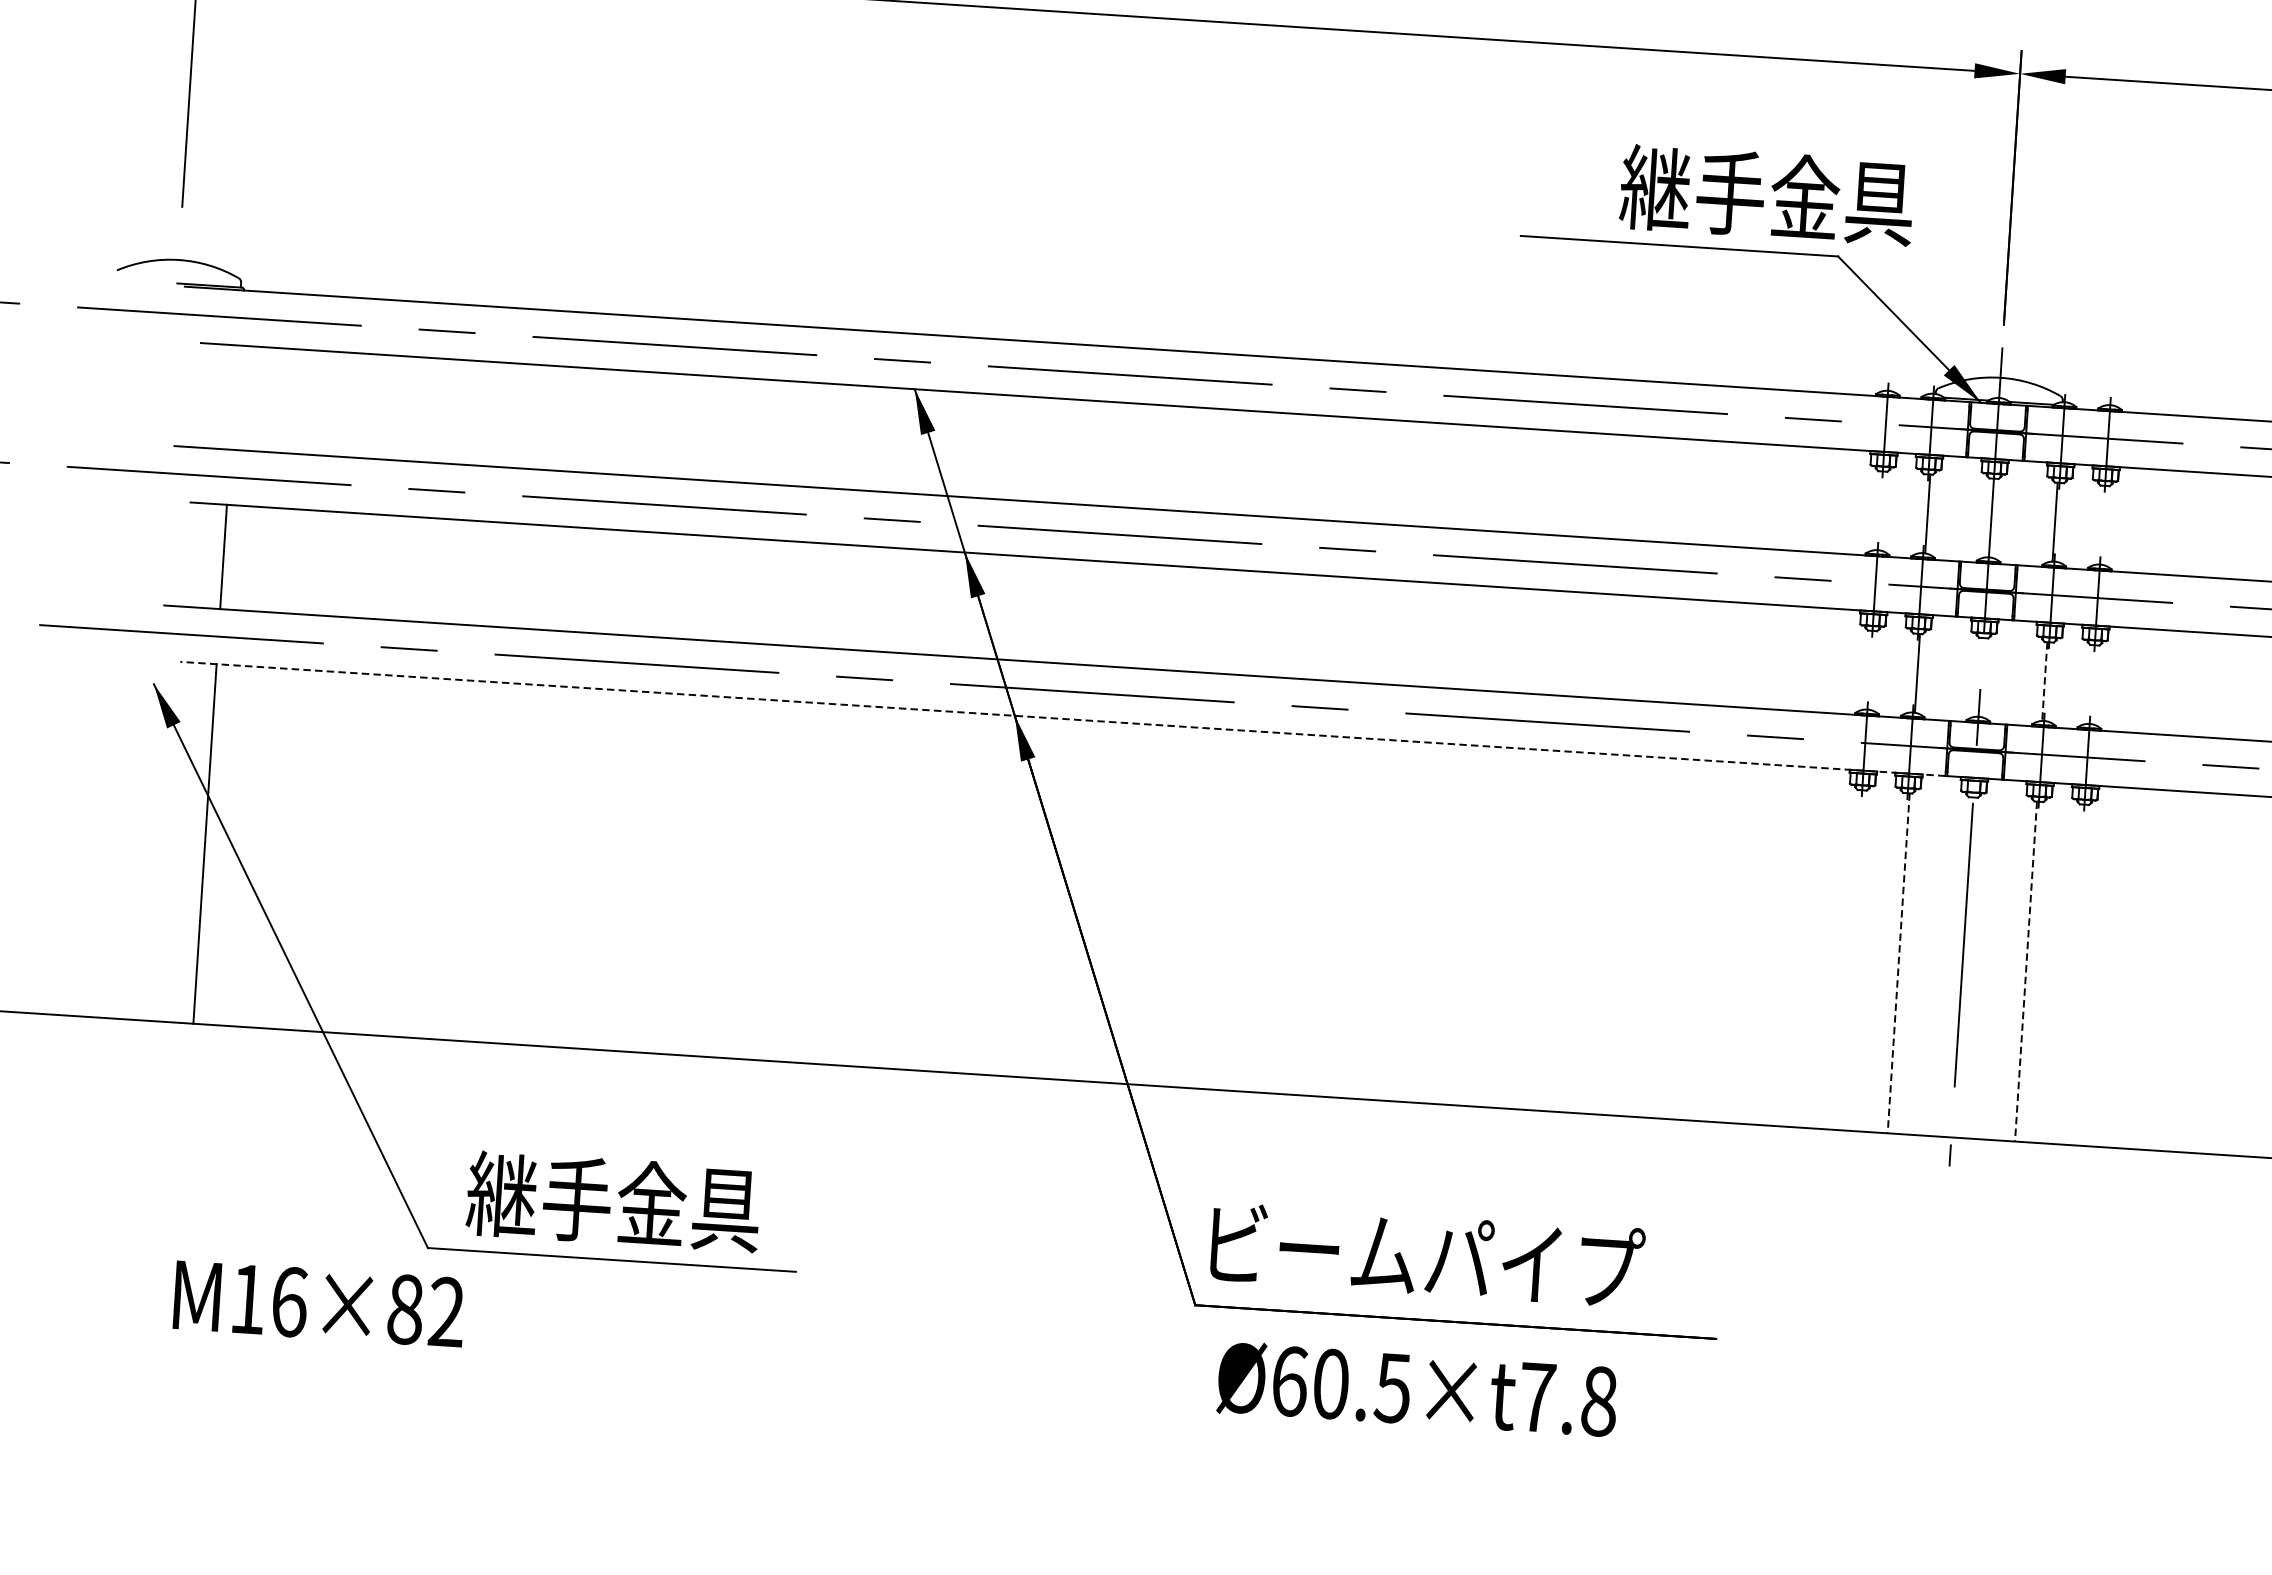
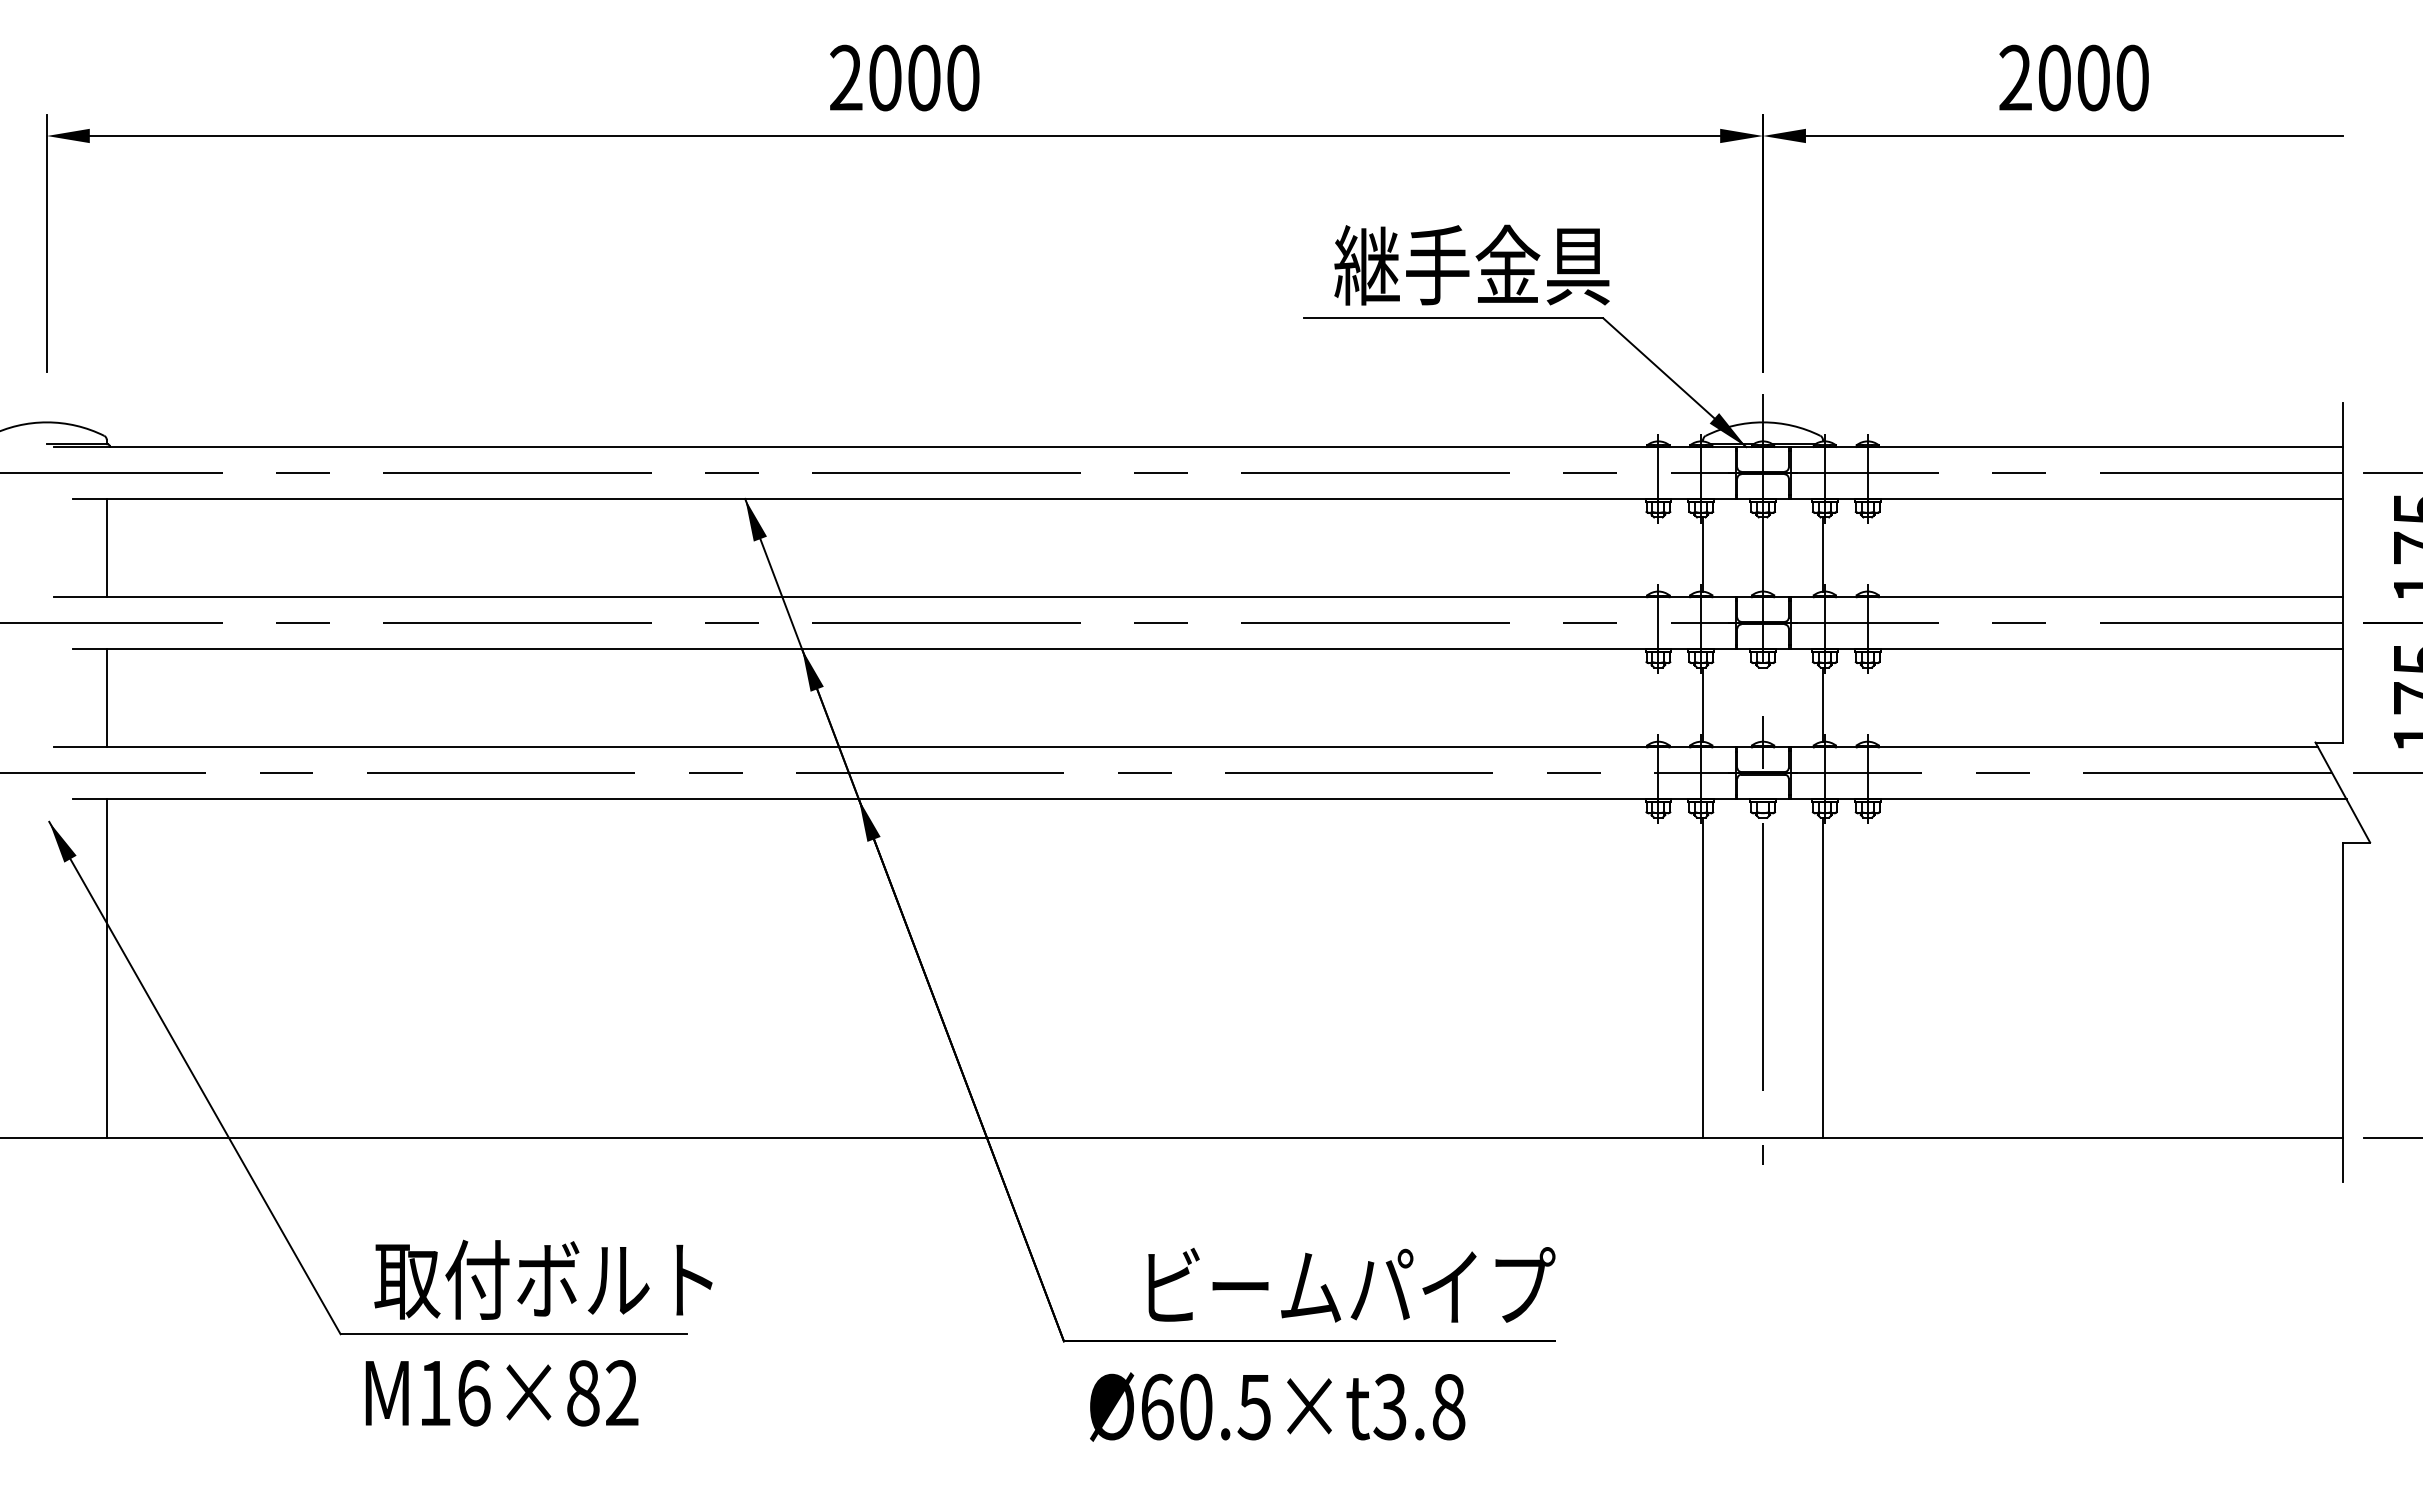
text: (1766, 194) -> (1471, 264), moved
line: (233, 396) -> (106, 547), added
line: (2045, 682) -> (1823, 705), dashed -> solid
line: (1062, 719) -> (903, 799), dashed -> solid
line: (1899, 964) -> (1703, 978), dashed -> solid
line: (2026, 972) -> (1823, 978), dashed -> solid
text: (647, 1203) -> (543, 1279), 継手金具 -> 取付ボルト
text: (1427, 1254) -> (1351, 1284), moved
text: (318, 1304) -> (501, 1393), moved
text: (1536, 1396) -> (1389, 1406), Ø60.5×t7.8 -> Ø60.5×t3.8

